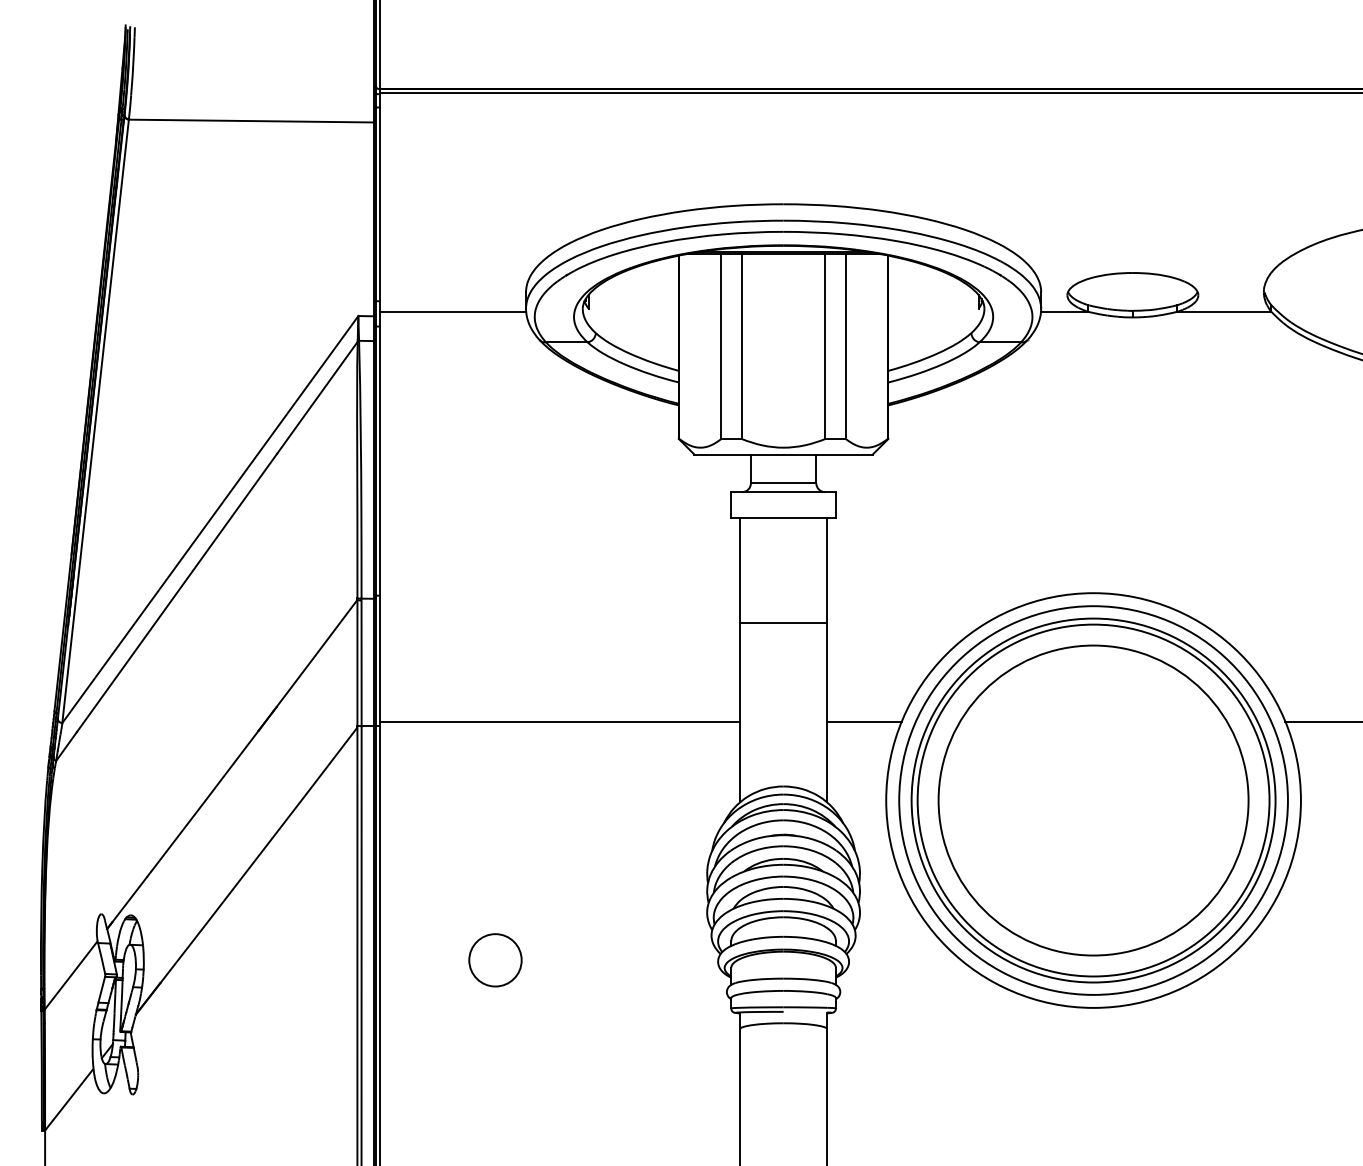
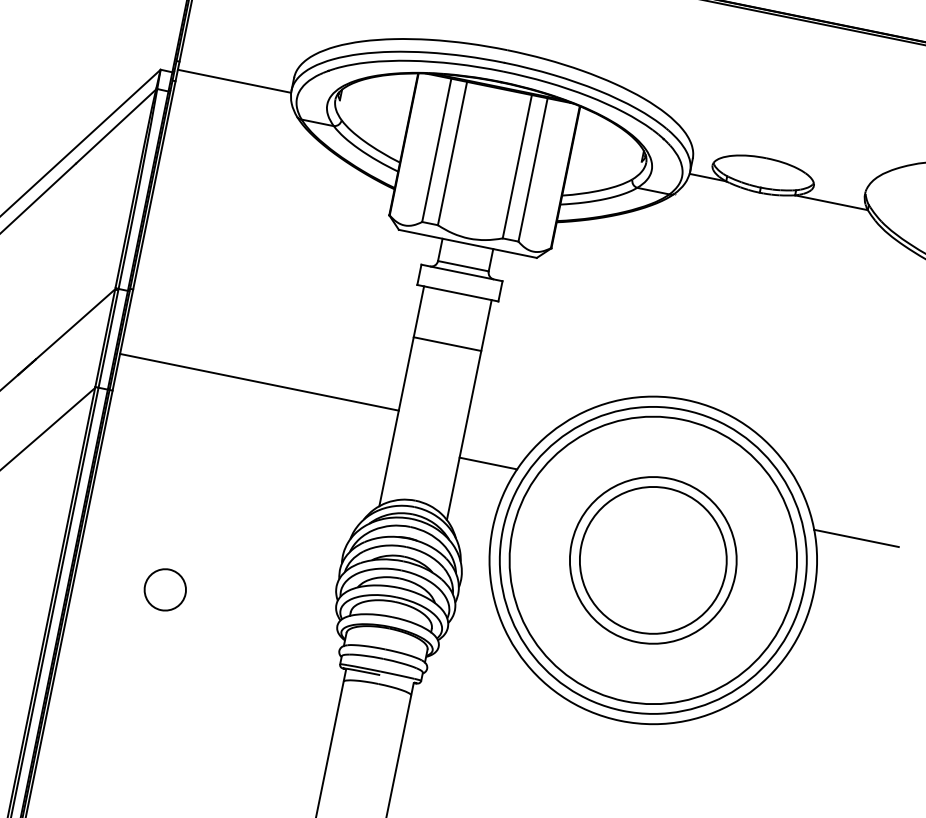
line: (783, 623) -> (447, 344), moved
line: (559, 721) -> (259, 381), moved
circle: (1093, 800) -> (653, 560), size x0.6
circle: (1093, 800) -> (653, 560), size x0.6

